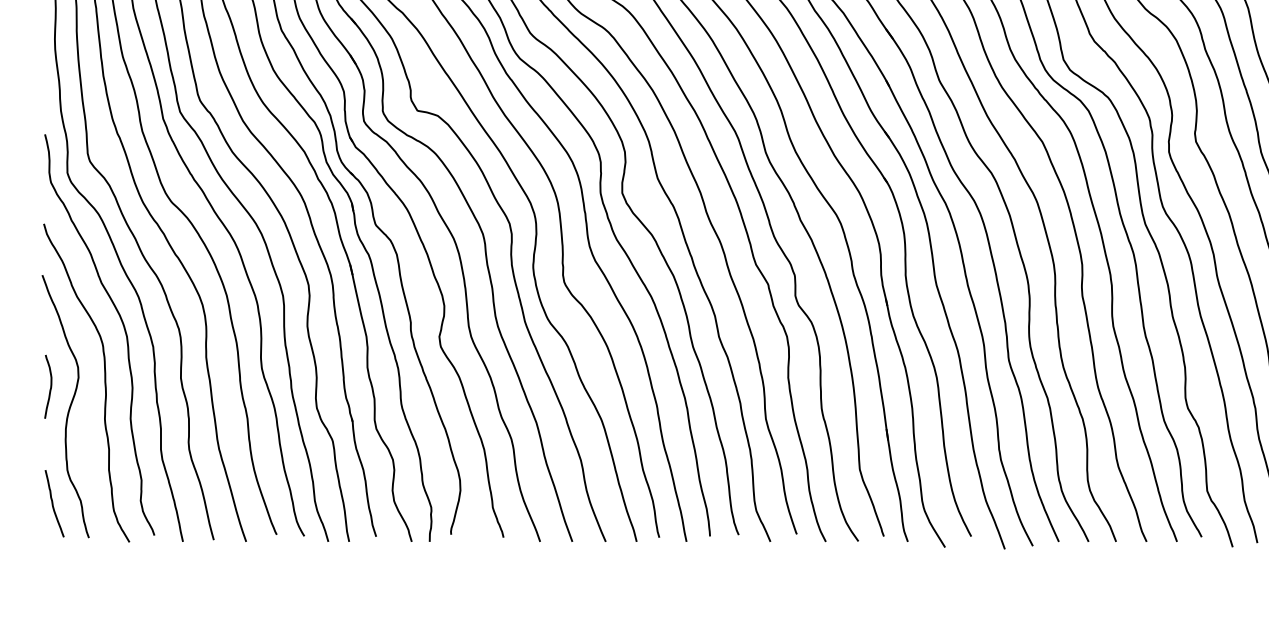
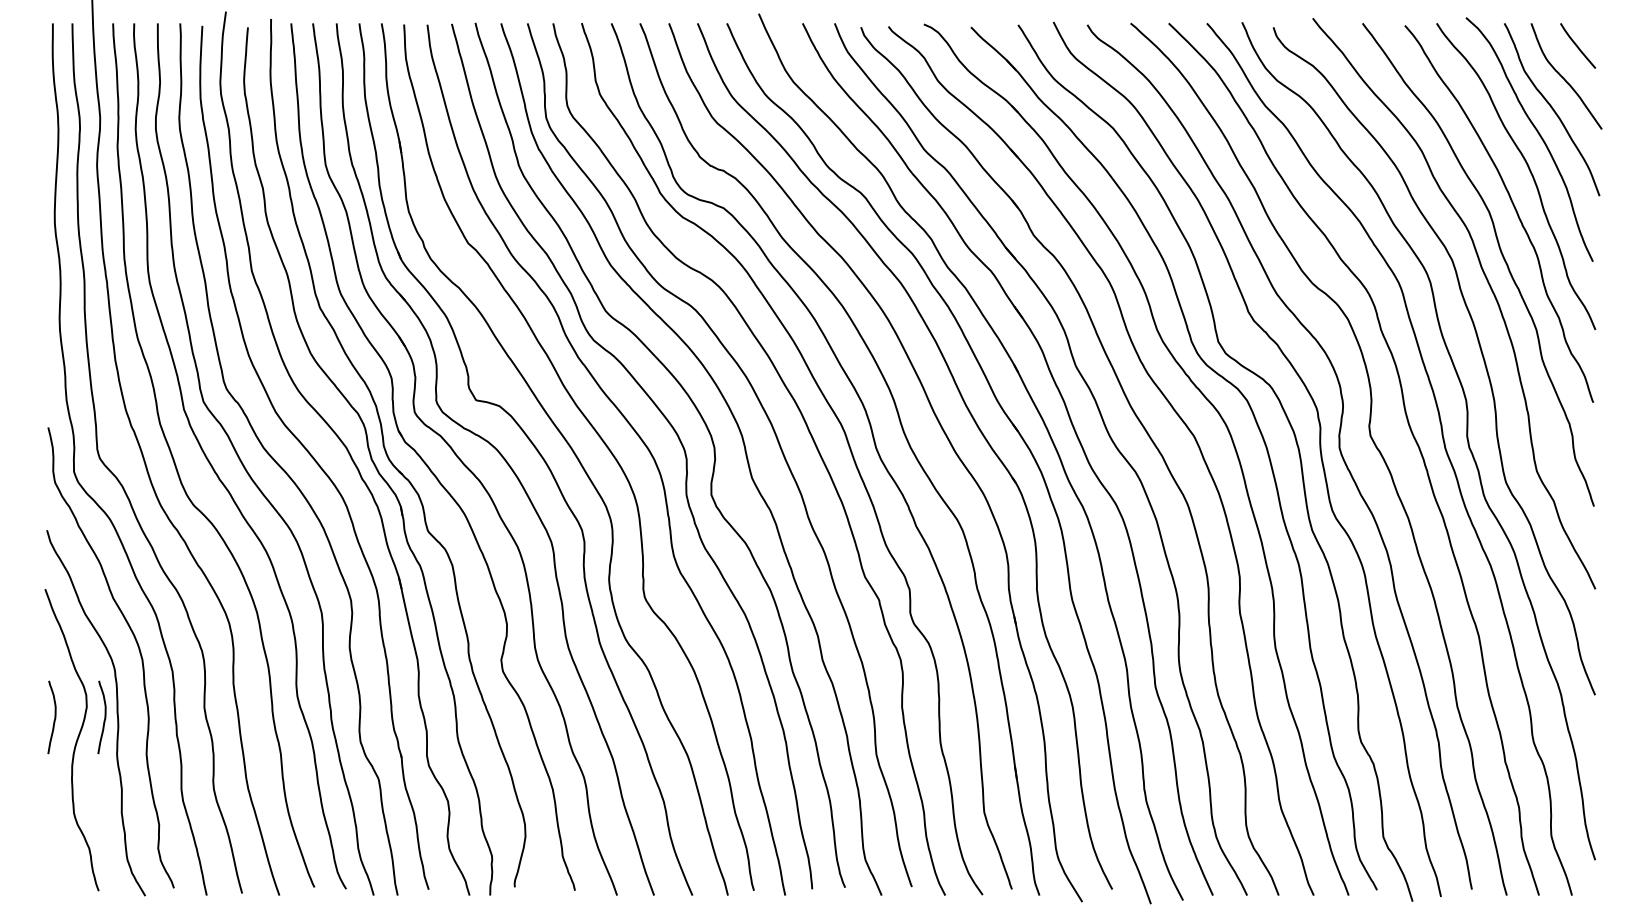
curve: (93, 386) -> (104, 717), added
curve: (53, 503) -> (57, 851), removed

